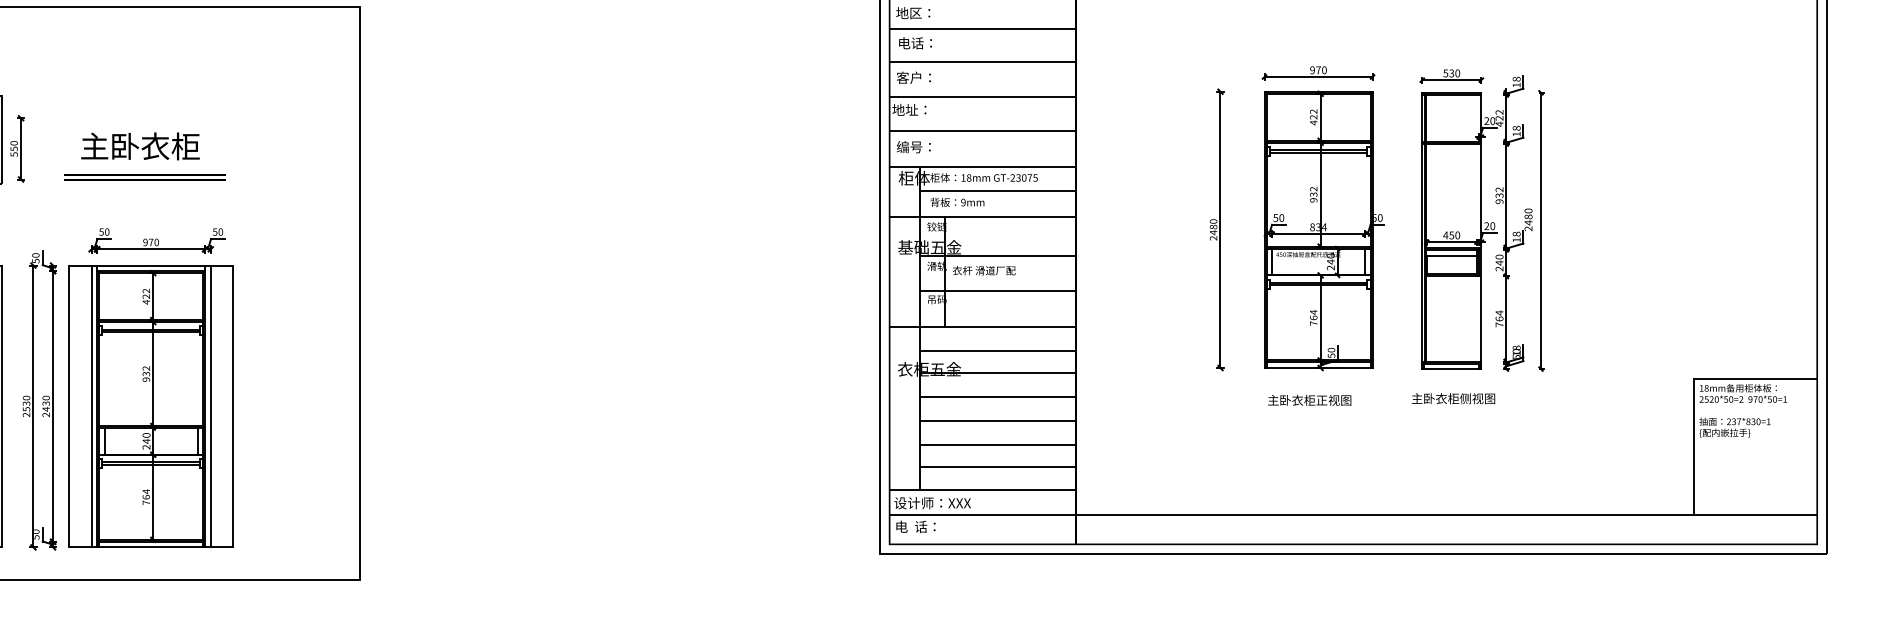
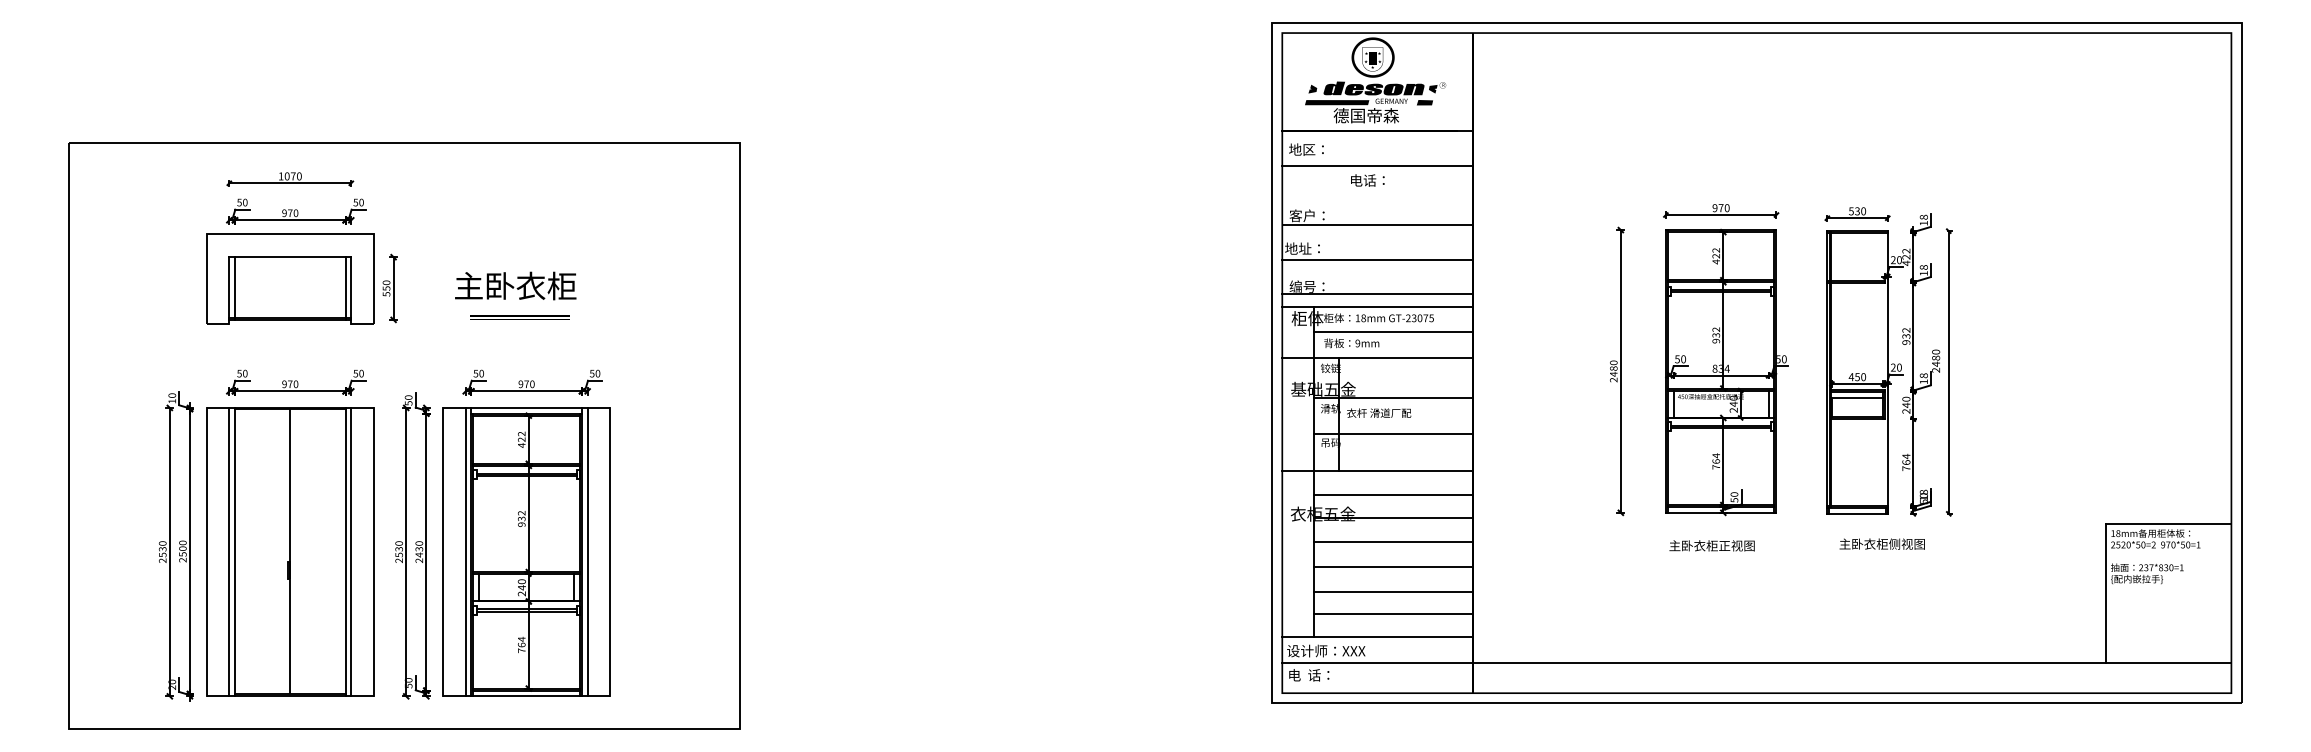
text: (915, 43) -> (1367, 180), moved
line: (983, 61) -> (1378, 224), moved
line: (982, 97) -> (1377, 260), moved
line: (982, 131) -> (1377, 294), moved
part: (145, 177) -> (520, 317), size x0.6
text: (1452, 398) -> (1881, 543), moved

